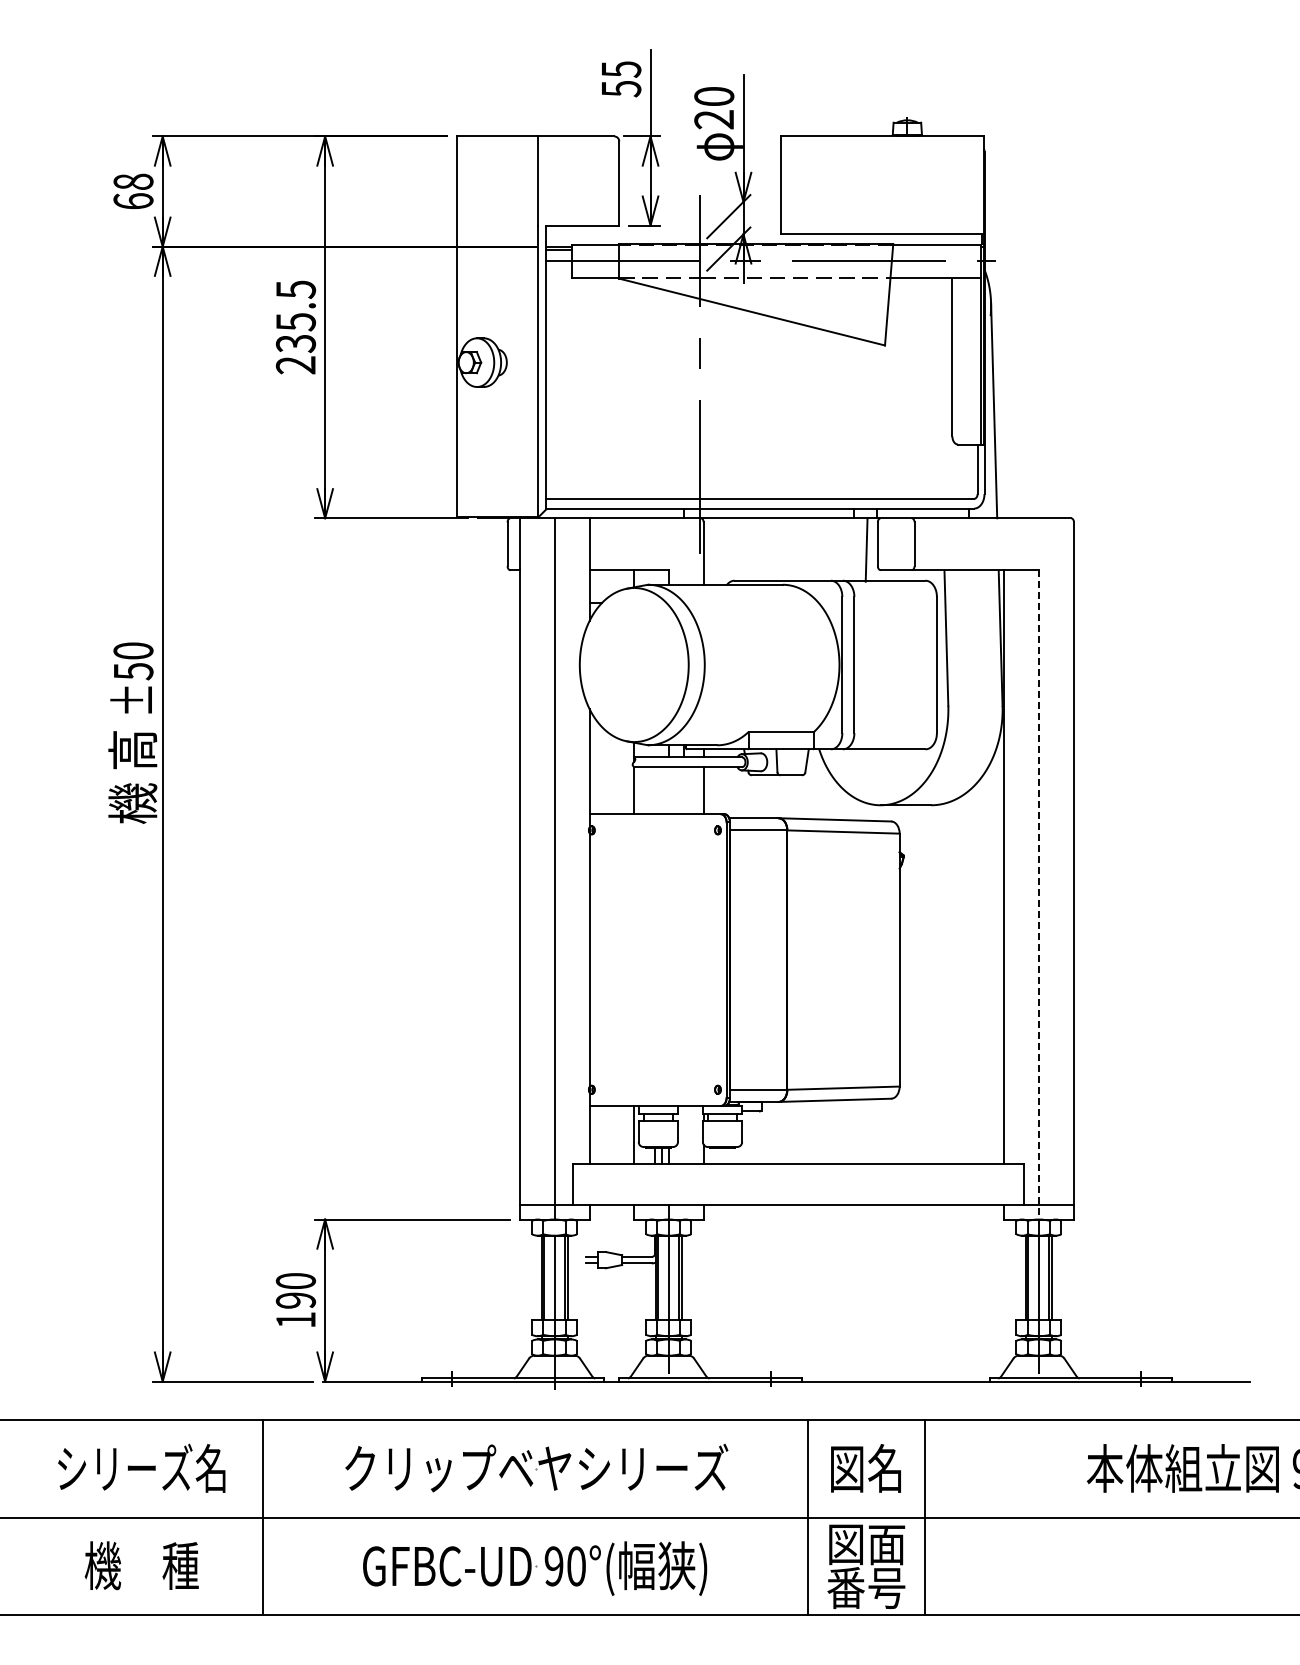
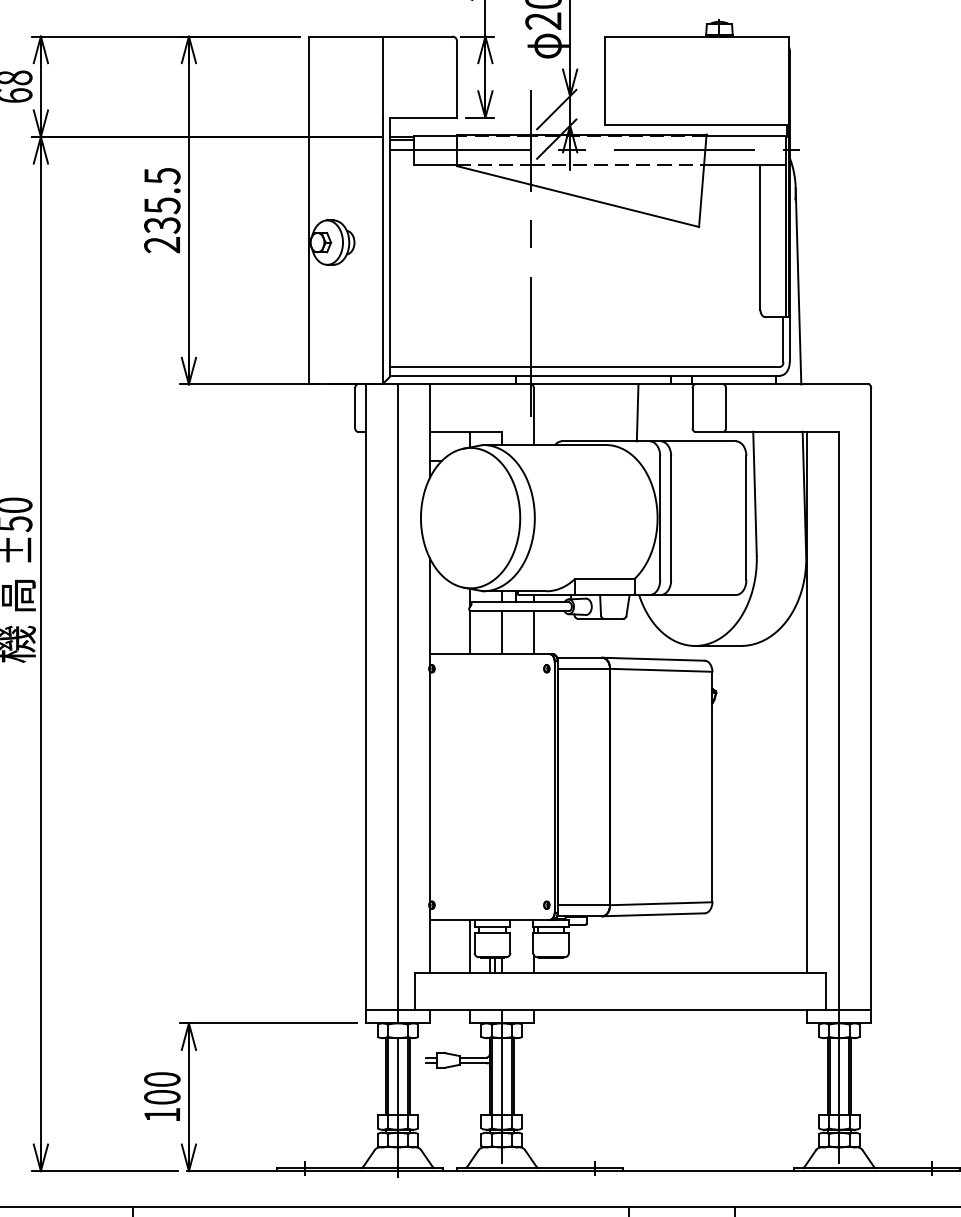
line: (866, 550) -> (637, 412), moved
line: (668, 790) -> (501, 632), added
line: (1038, 894) -> (838, 727), dashed -> solid
text: (296, 1300) -> (162, 1097), 190 -> 100

